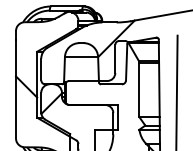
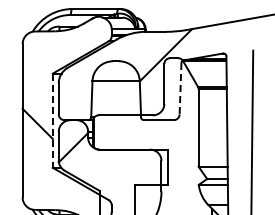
line: (126, 62) -> (180, 88), solid -> dashed
line: (36, 85) -> (52, 121), solid -> dashed

